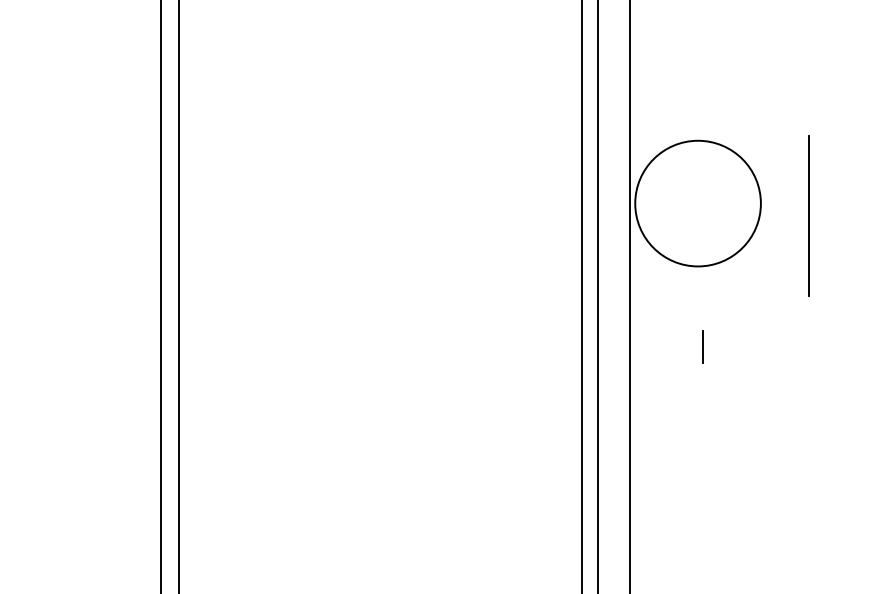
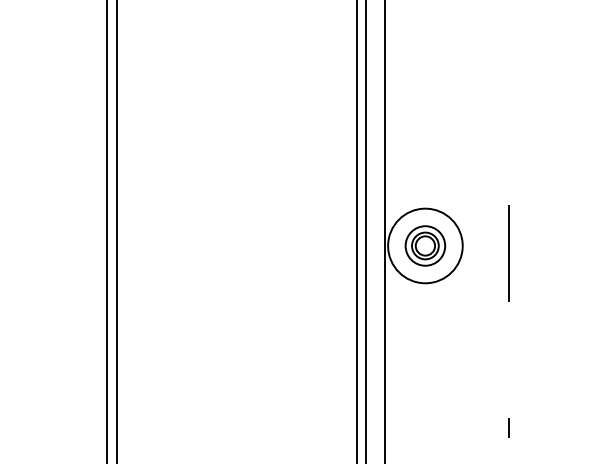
part: (698, 202) -> (425, 245), added
line: (807, 216) -> (508, 253), moved
line: (701, 345) -> (508, 427), moved

